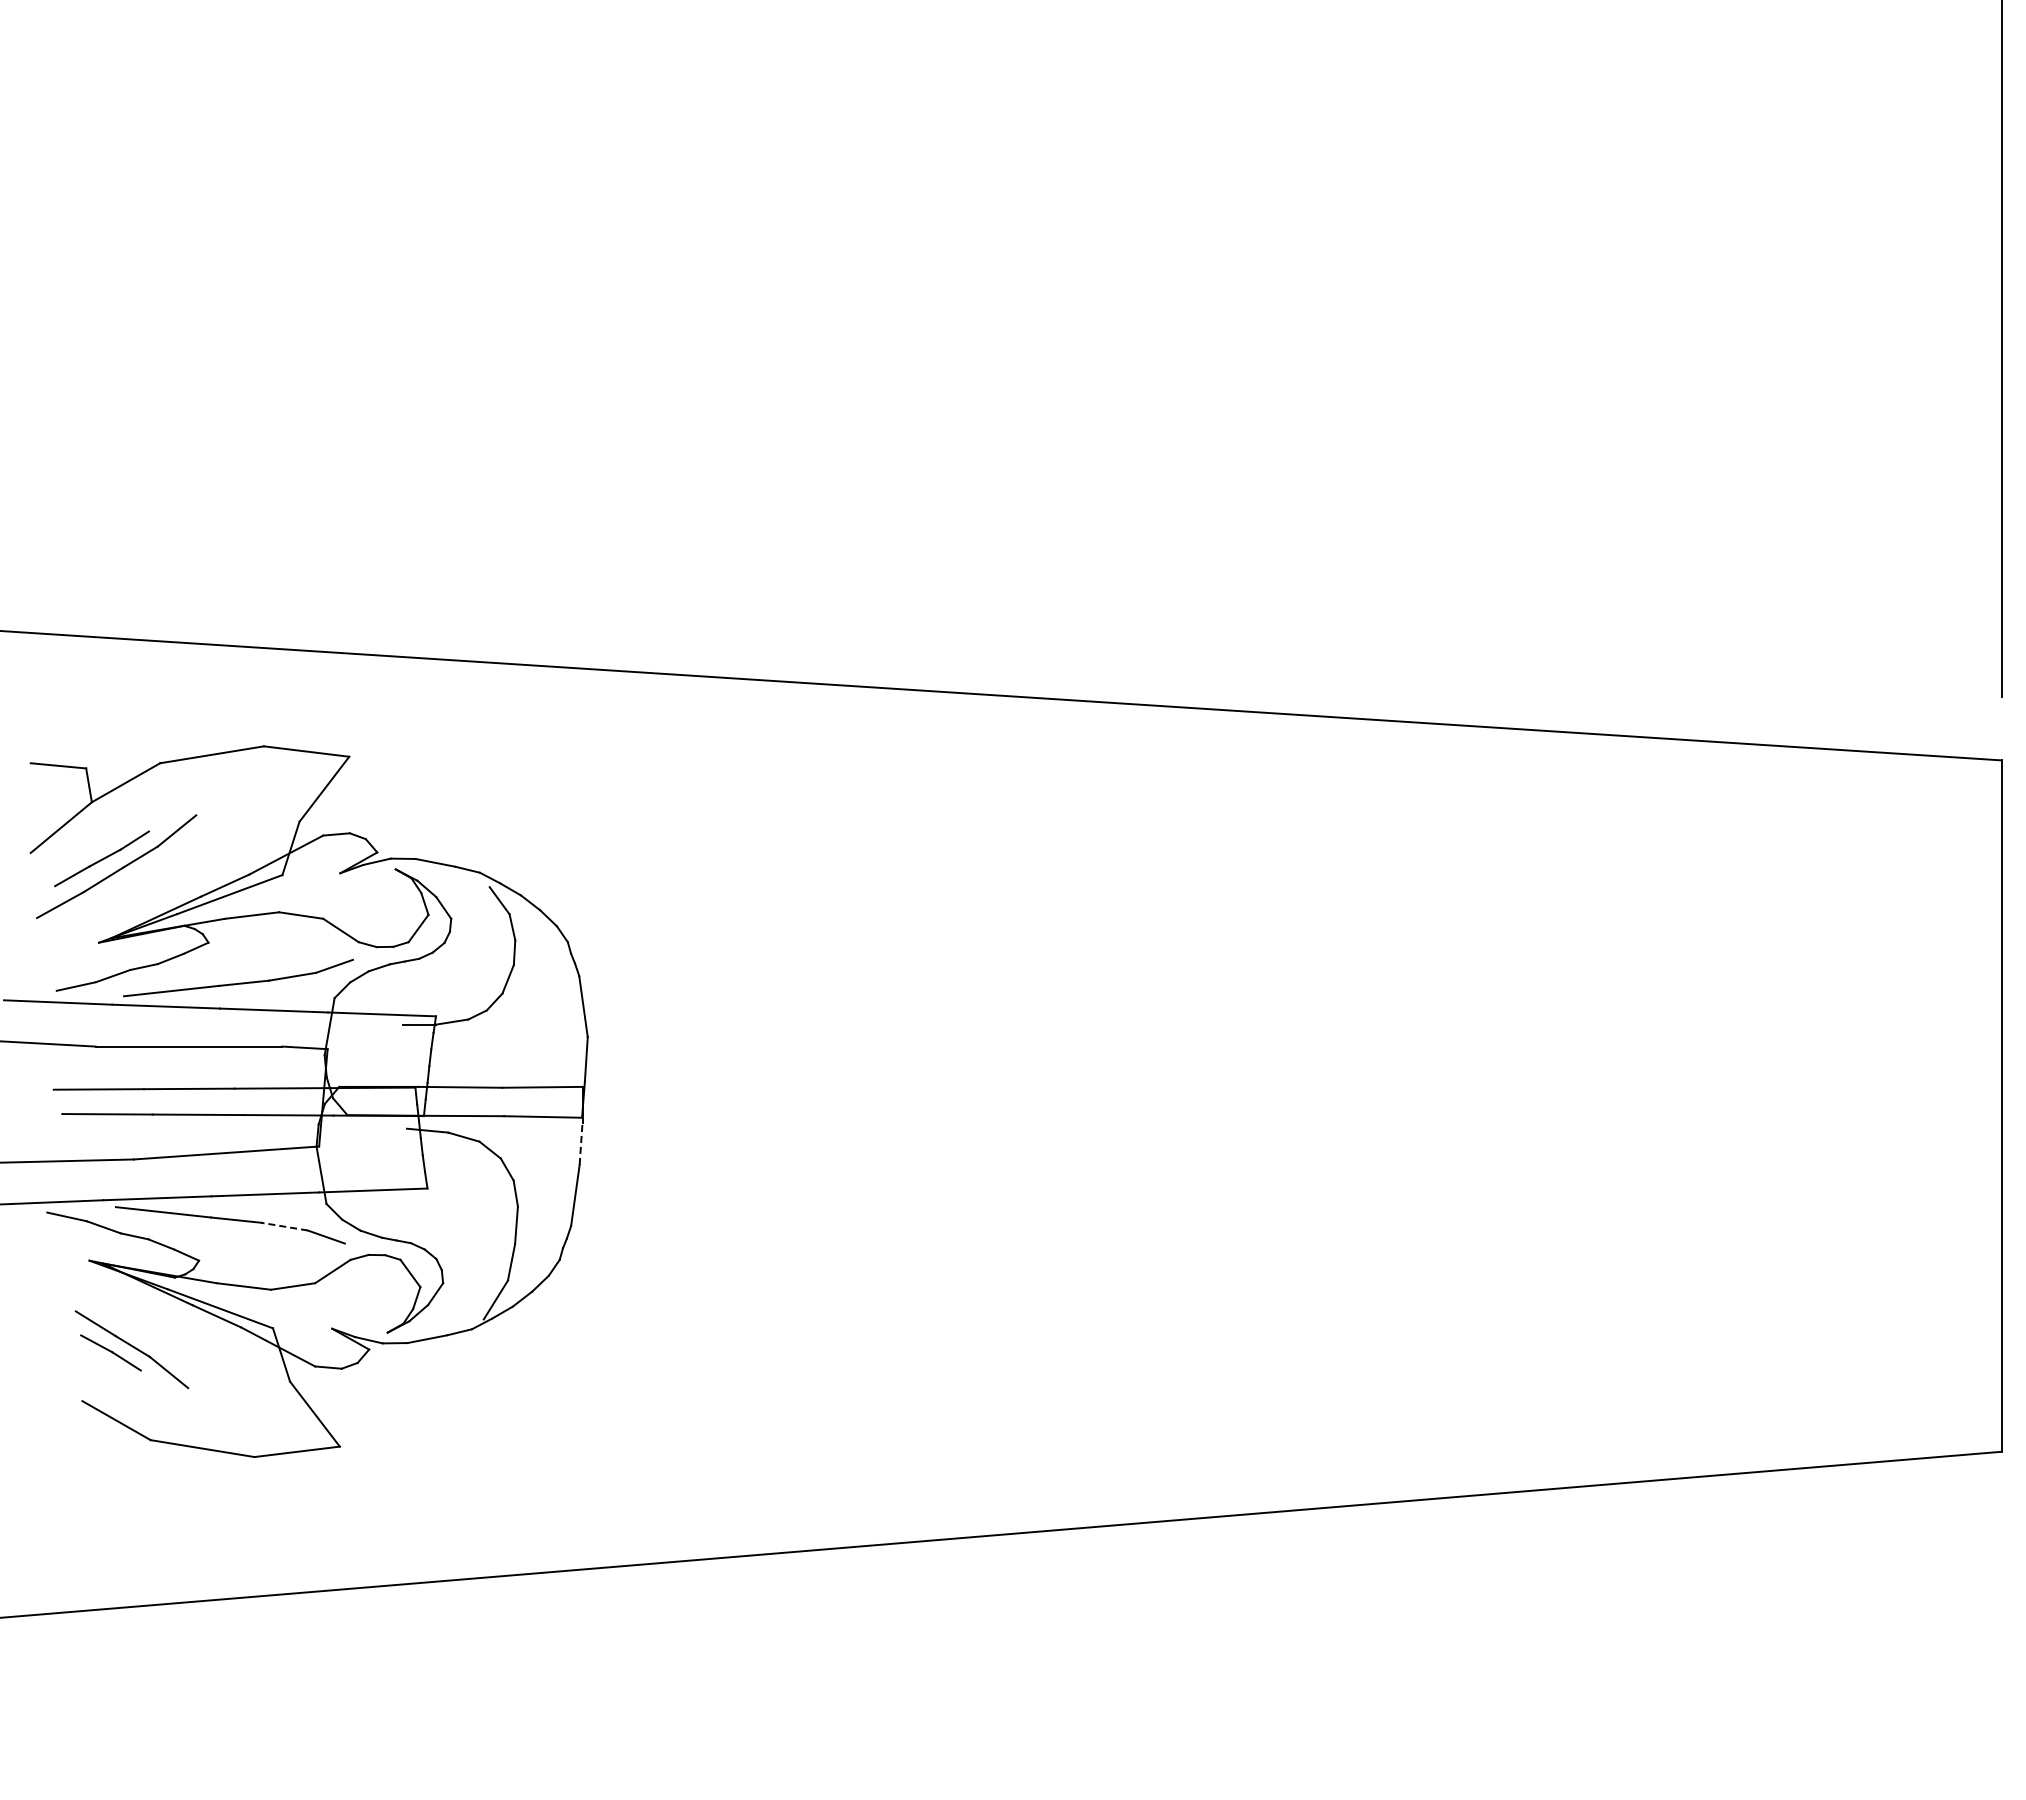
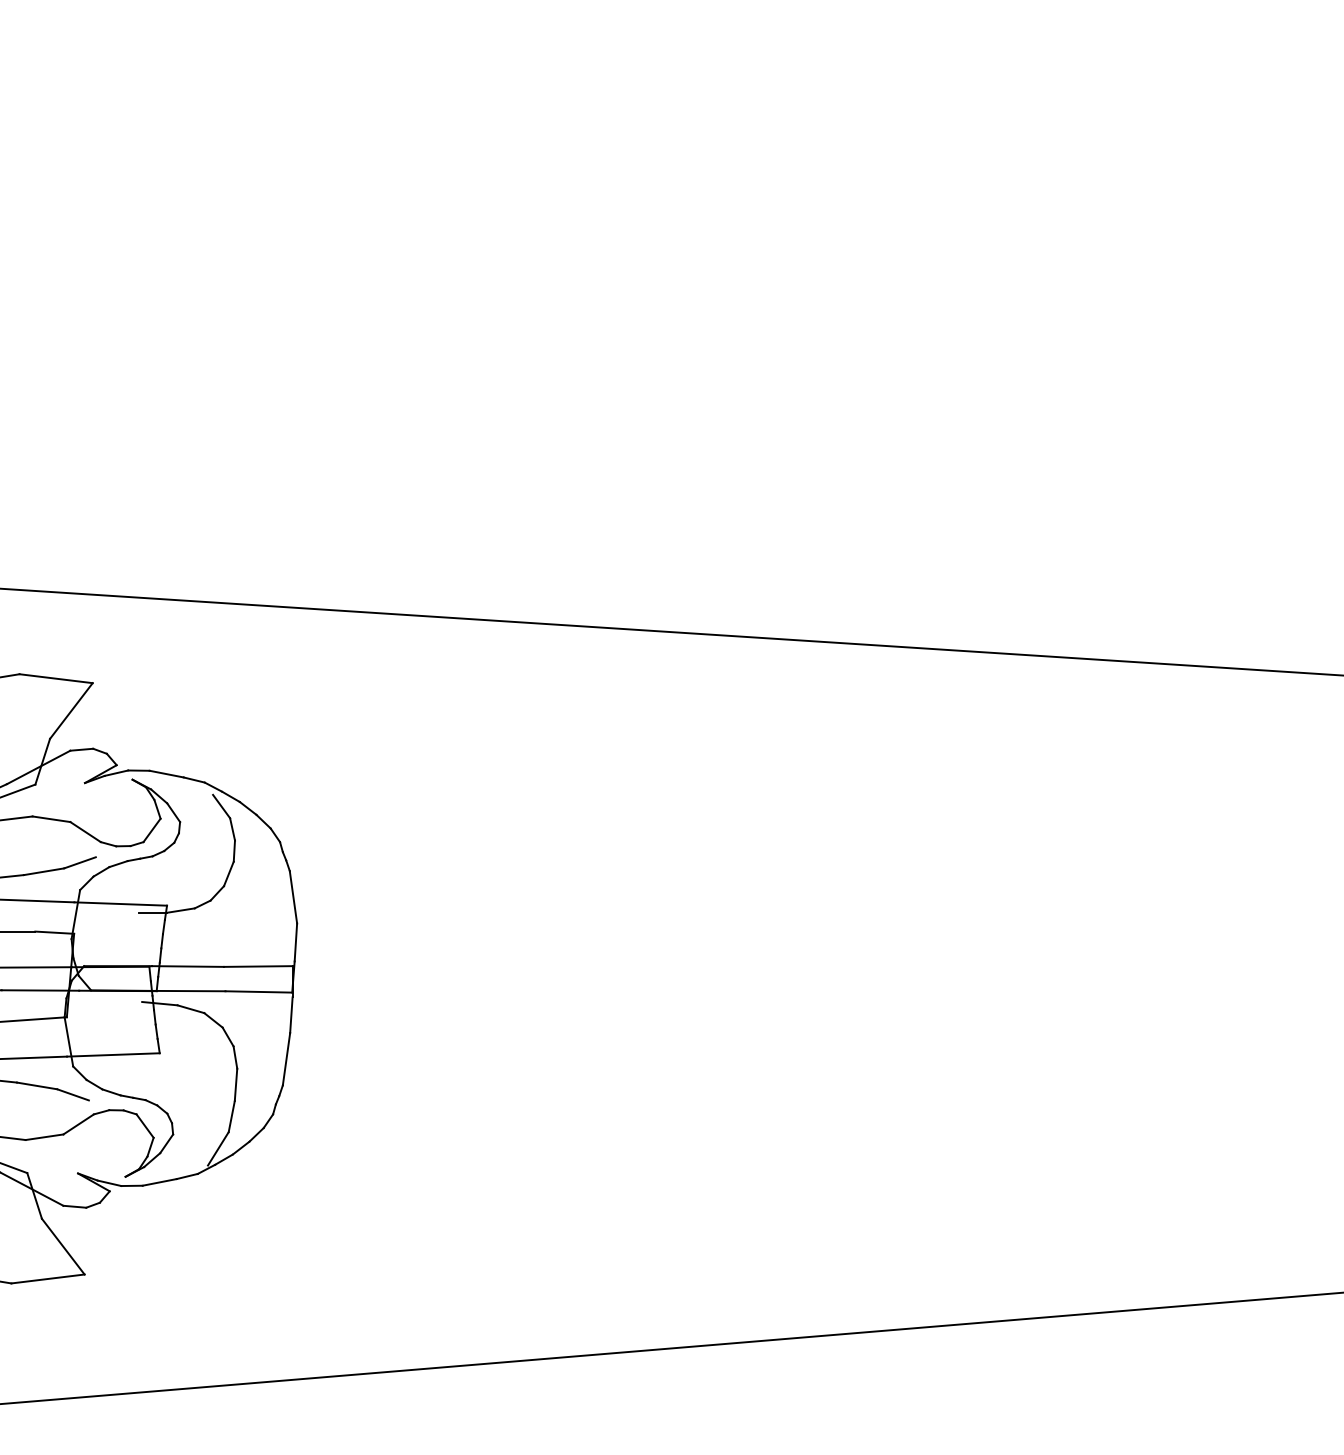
line: (581, 1144) -> (291, 1015), dashed -> solid
line: (284, 1226) -> (37, 1085), dashed -> solid

